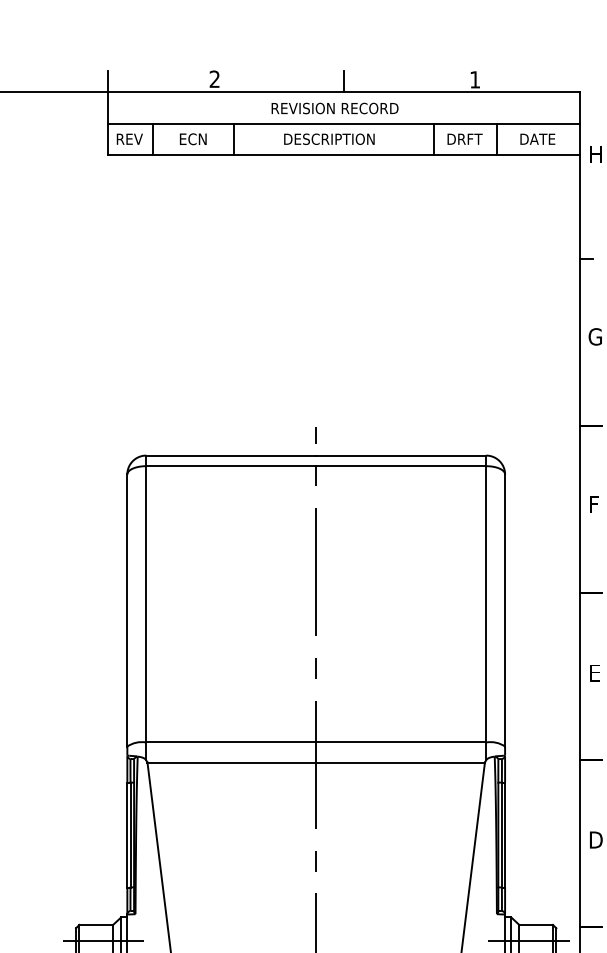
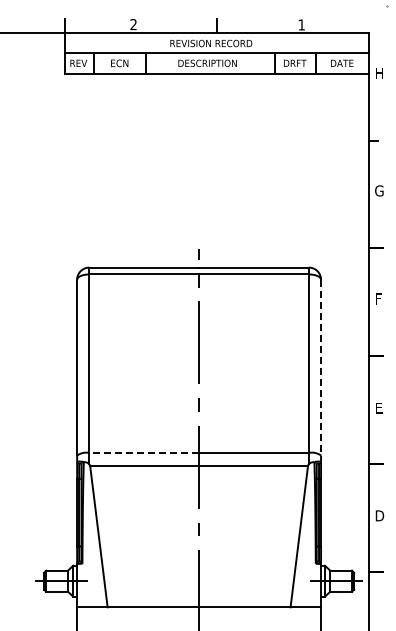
line: (505, 610) -> (321, 367), solid -> dashed
line: (231, 741) -> (144, 452), solid -> dashed

